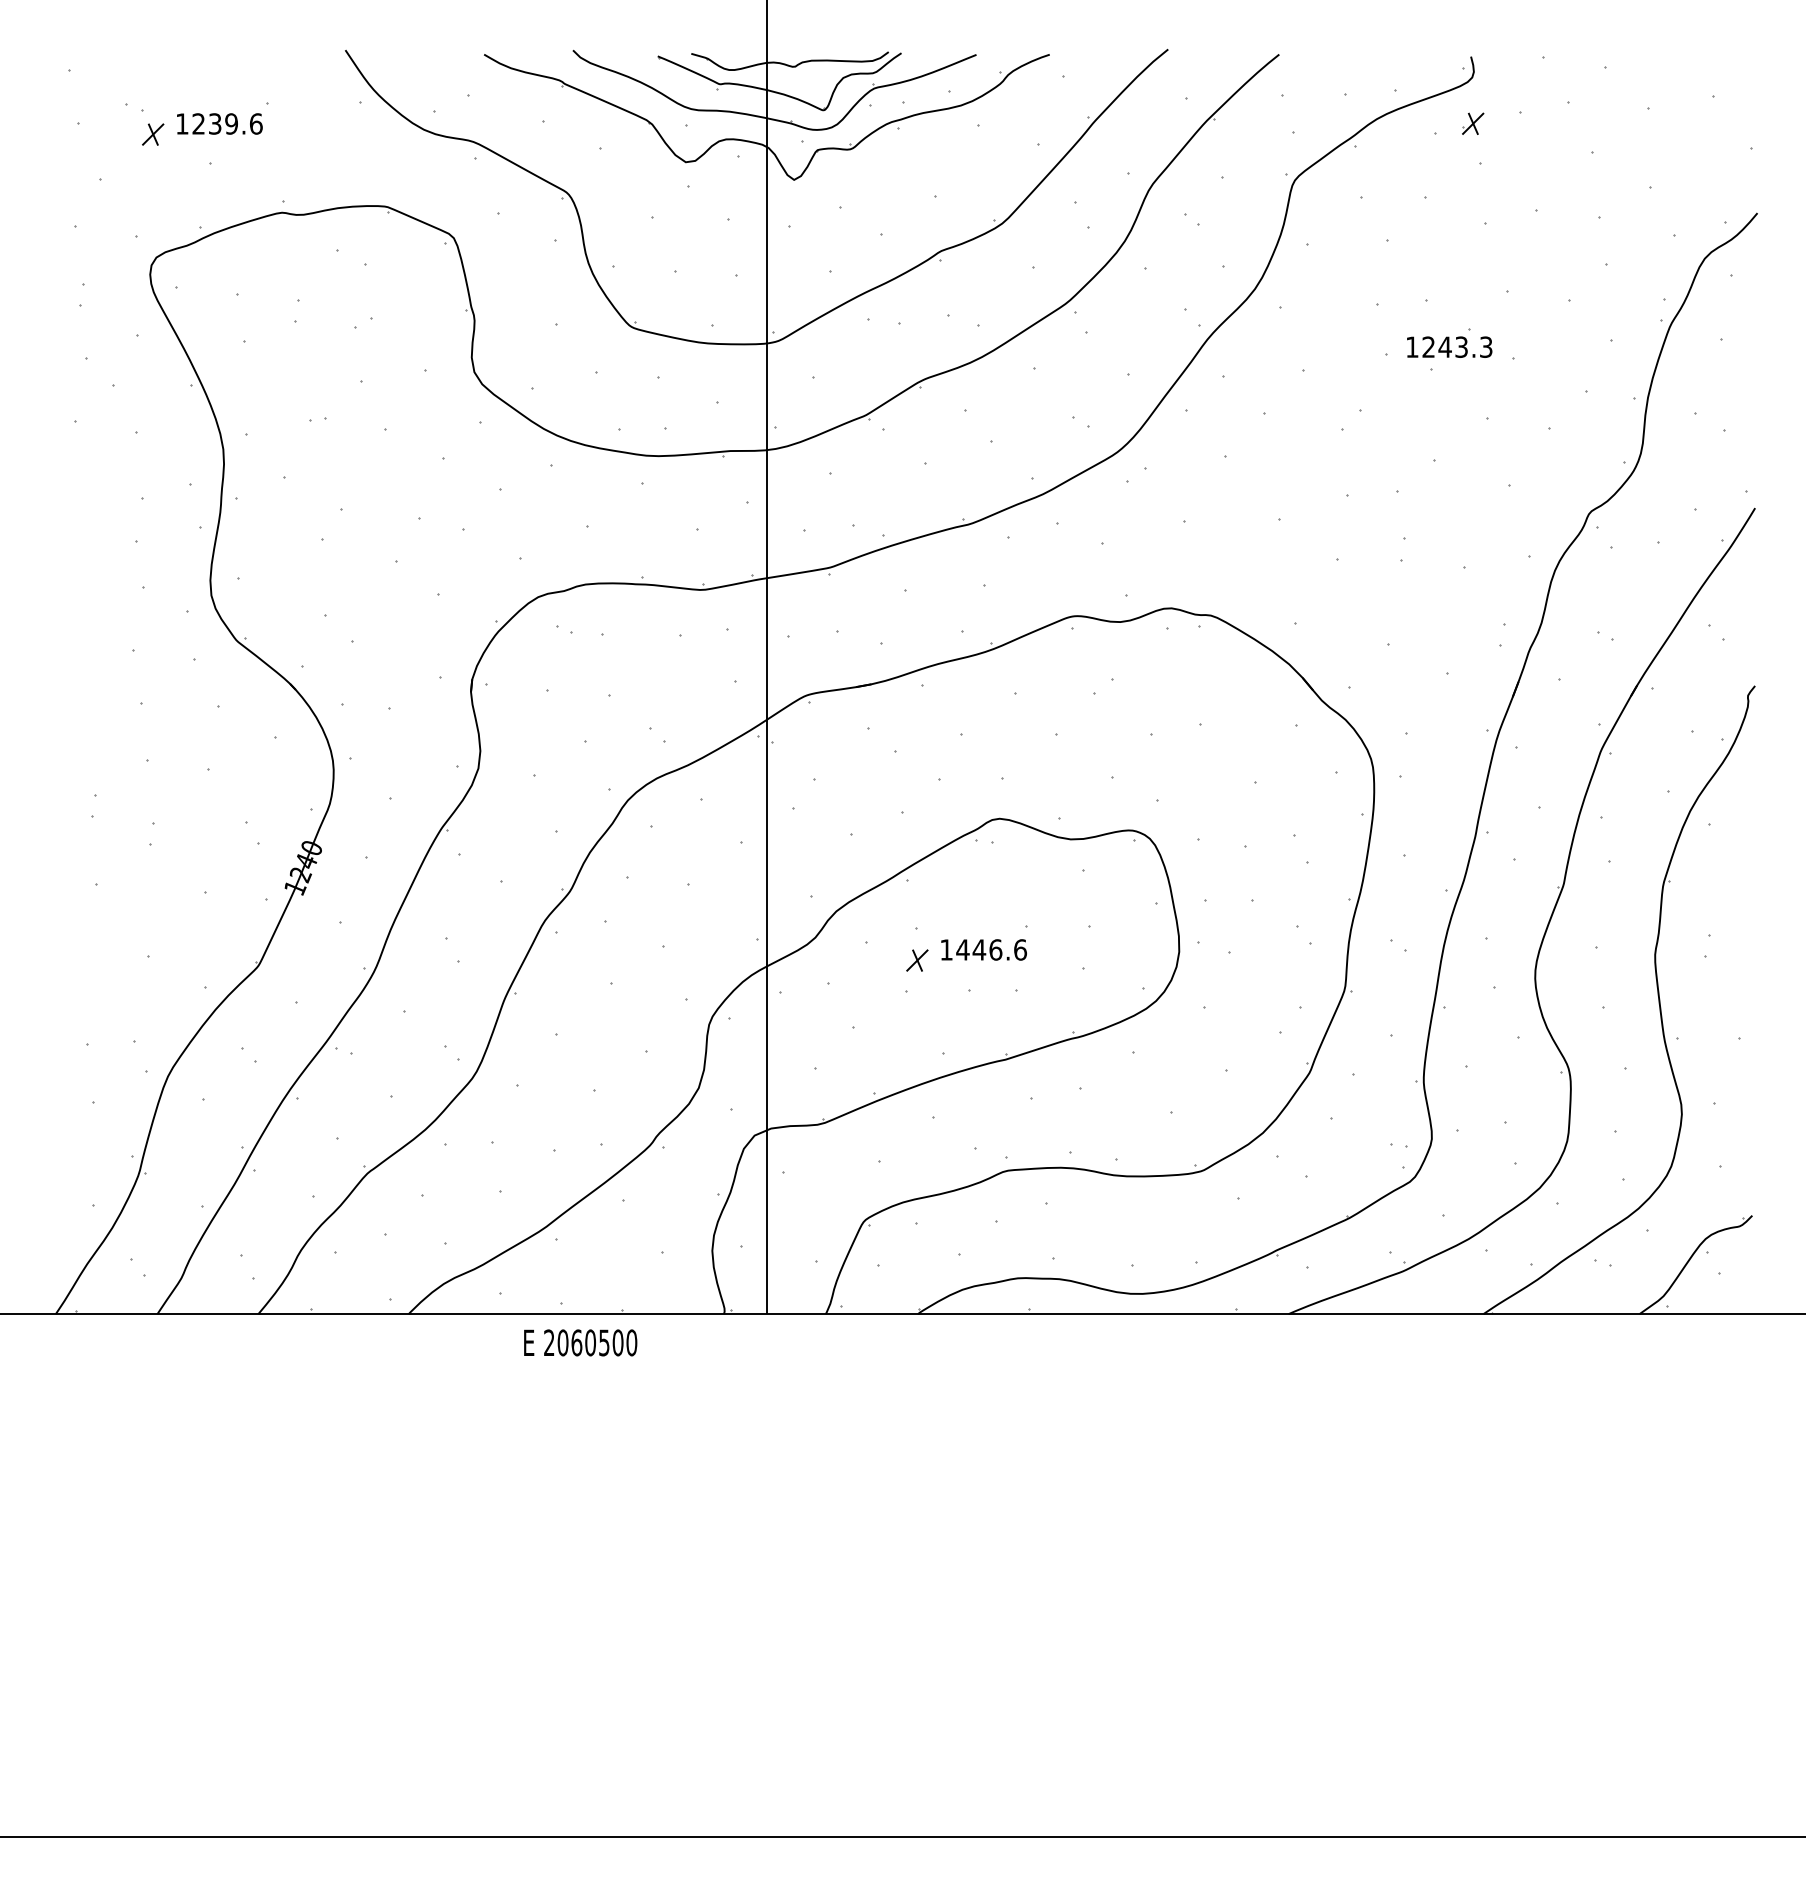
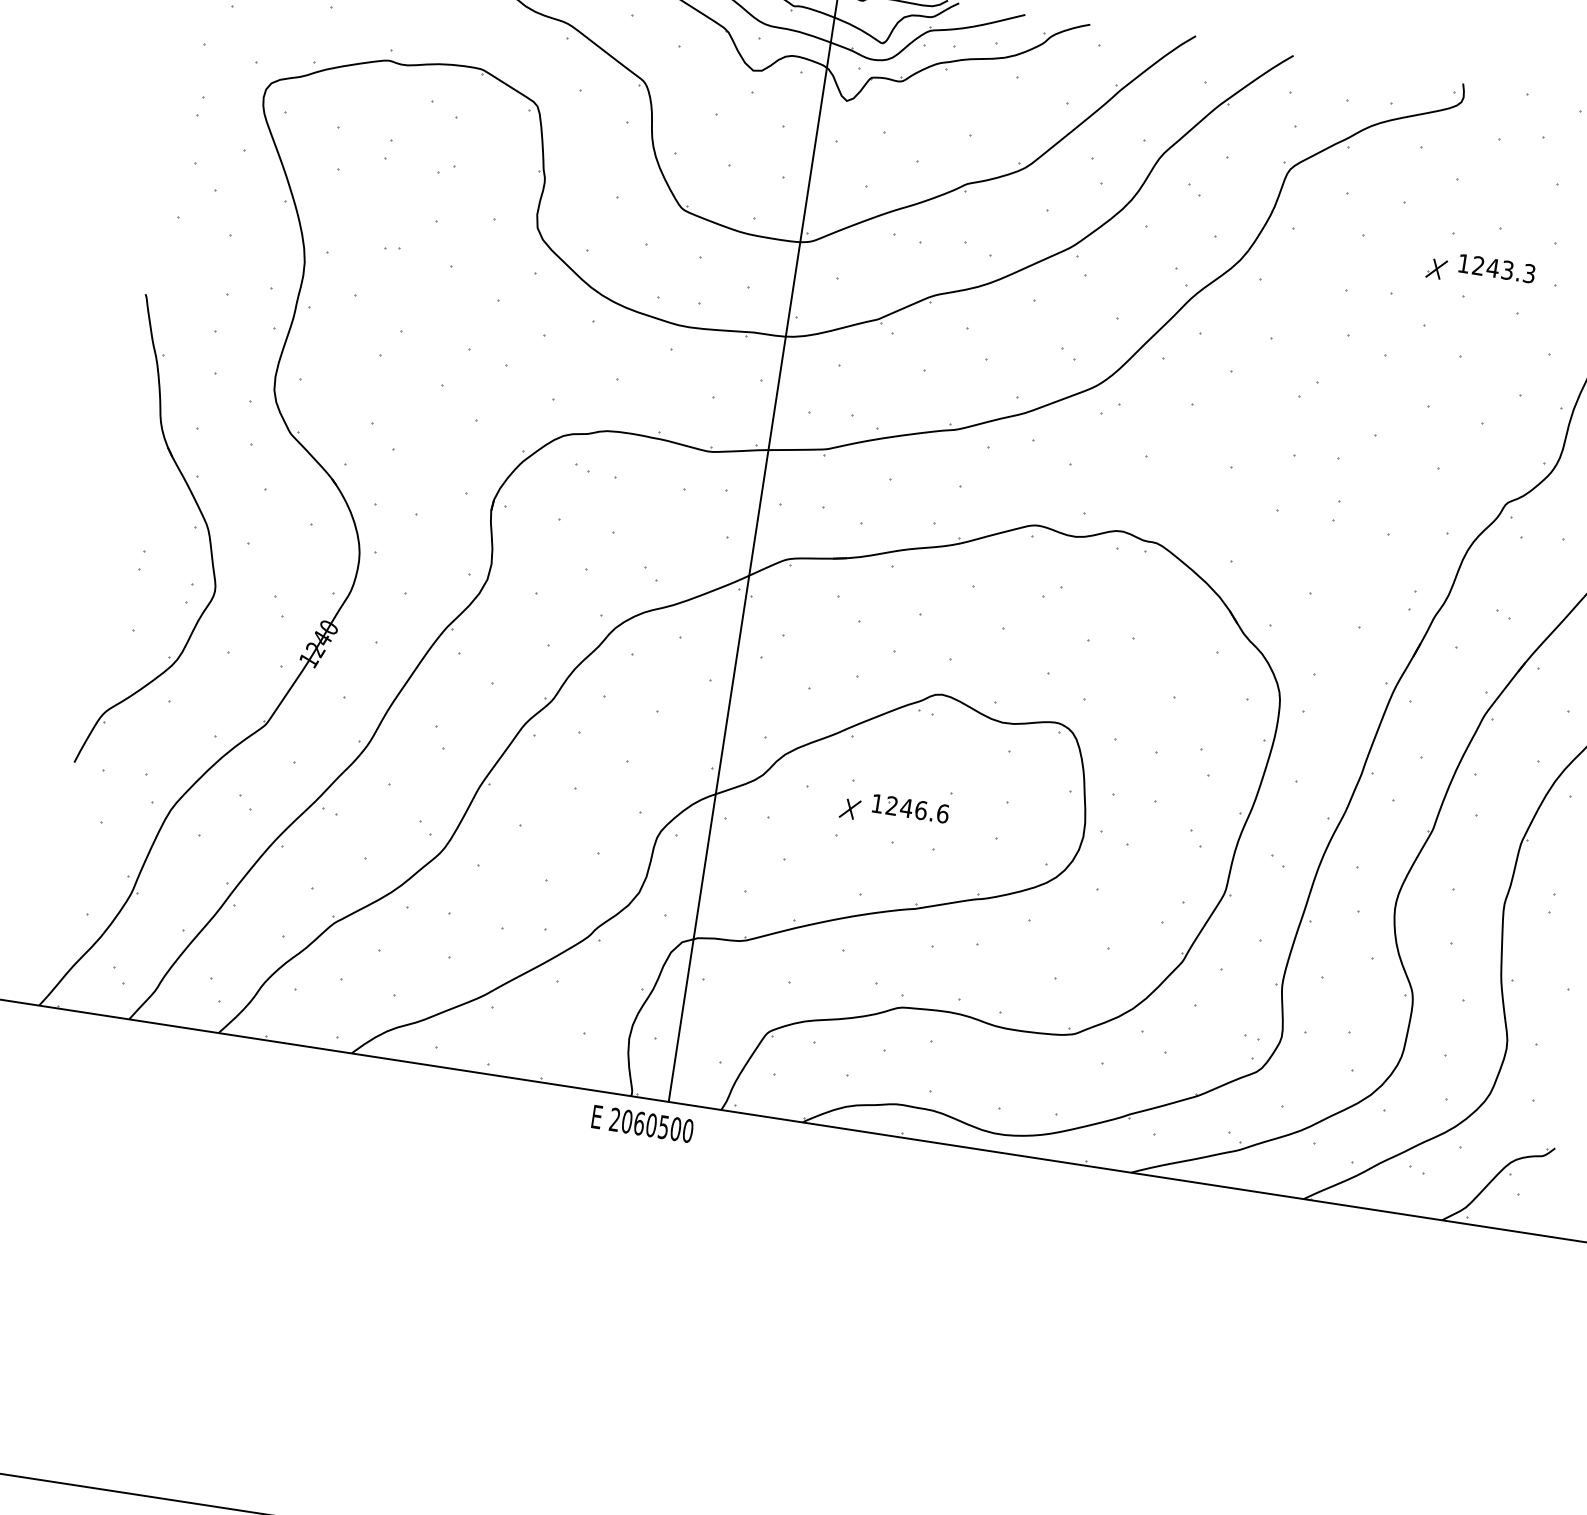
part: (1473, 123) -> (1437, 268), moved
text: (1449, 346) -> (1497, 268), moved
part: (154, 749) -> (203, 518), added
text: (962, 949) -> (891, 805), 1446.6 -> 1246.6
text: (580, 1342) -> (642, 1123), moved

